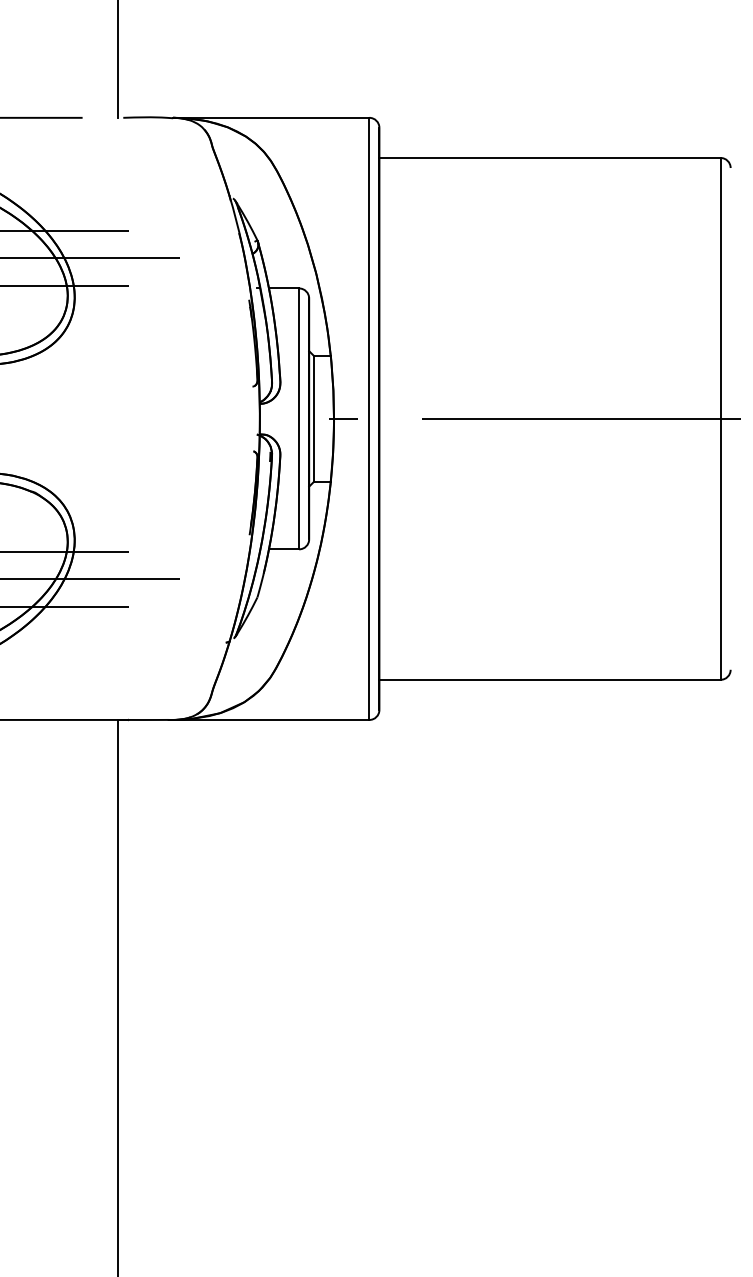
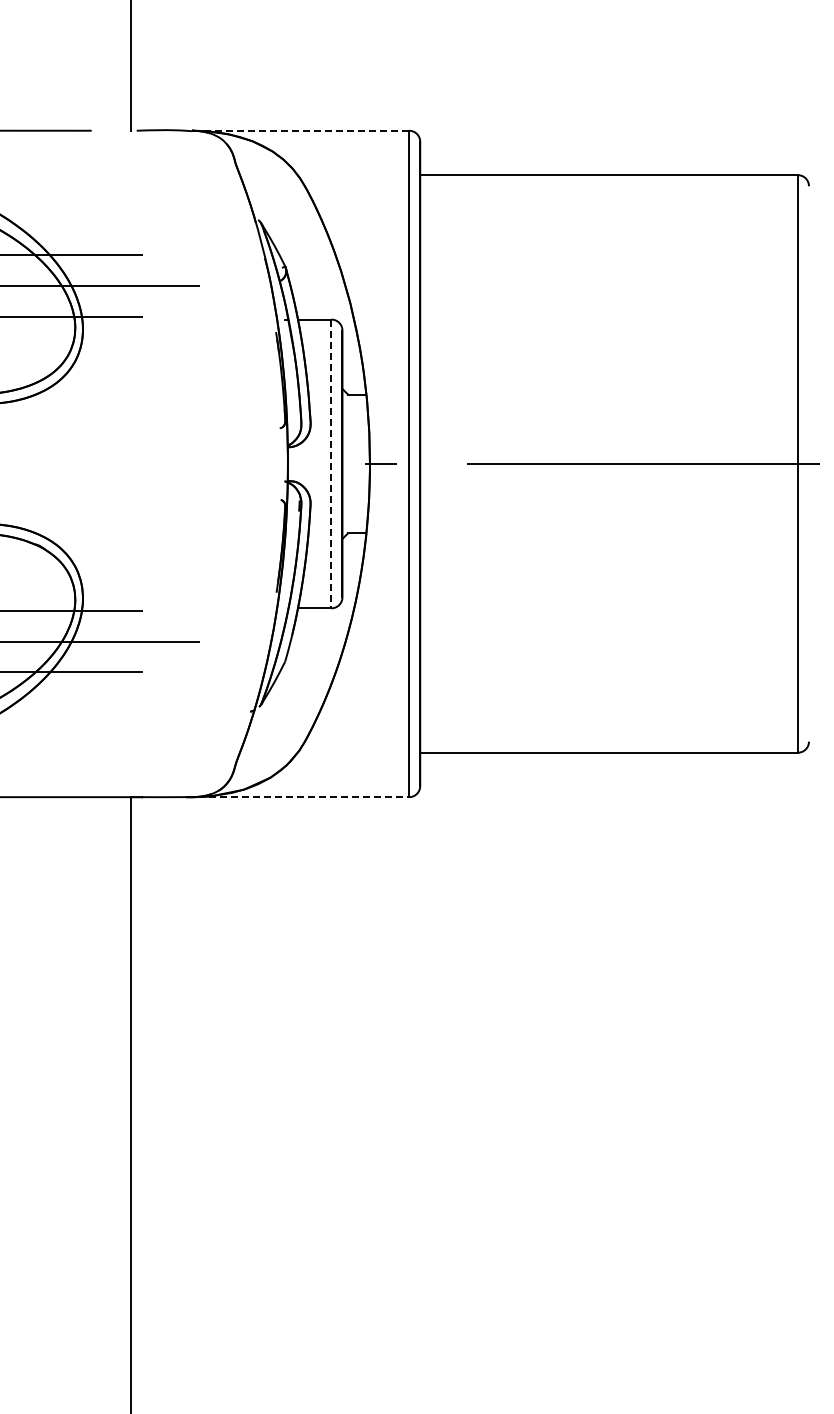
line: (271, 117) -> (300, 130), solid -> dashed
line: (314, 418) -> (348, 463), removed
line: (299, 419) -> (331, 464), solid -> dashed
line: (269, 720) -> (298, 797), solid -> dashed

